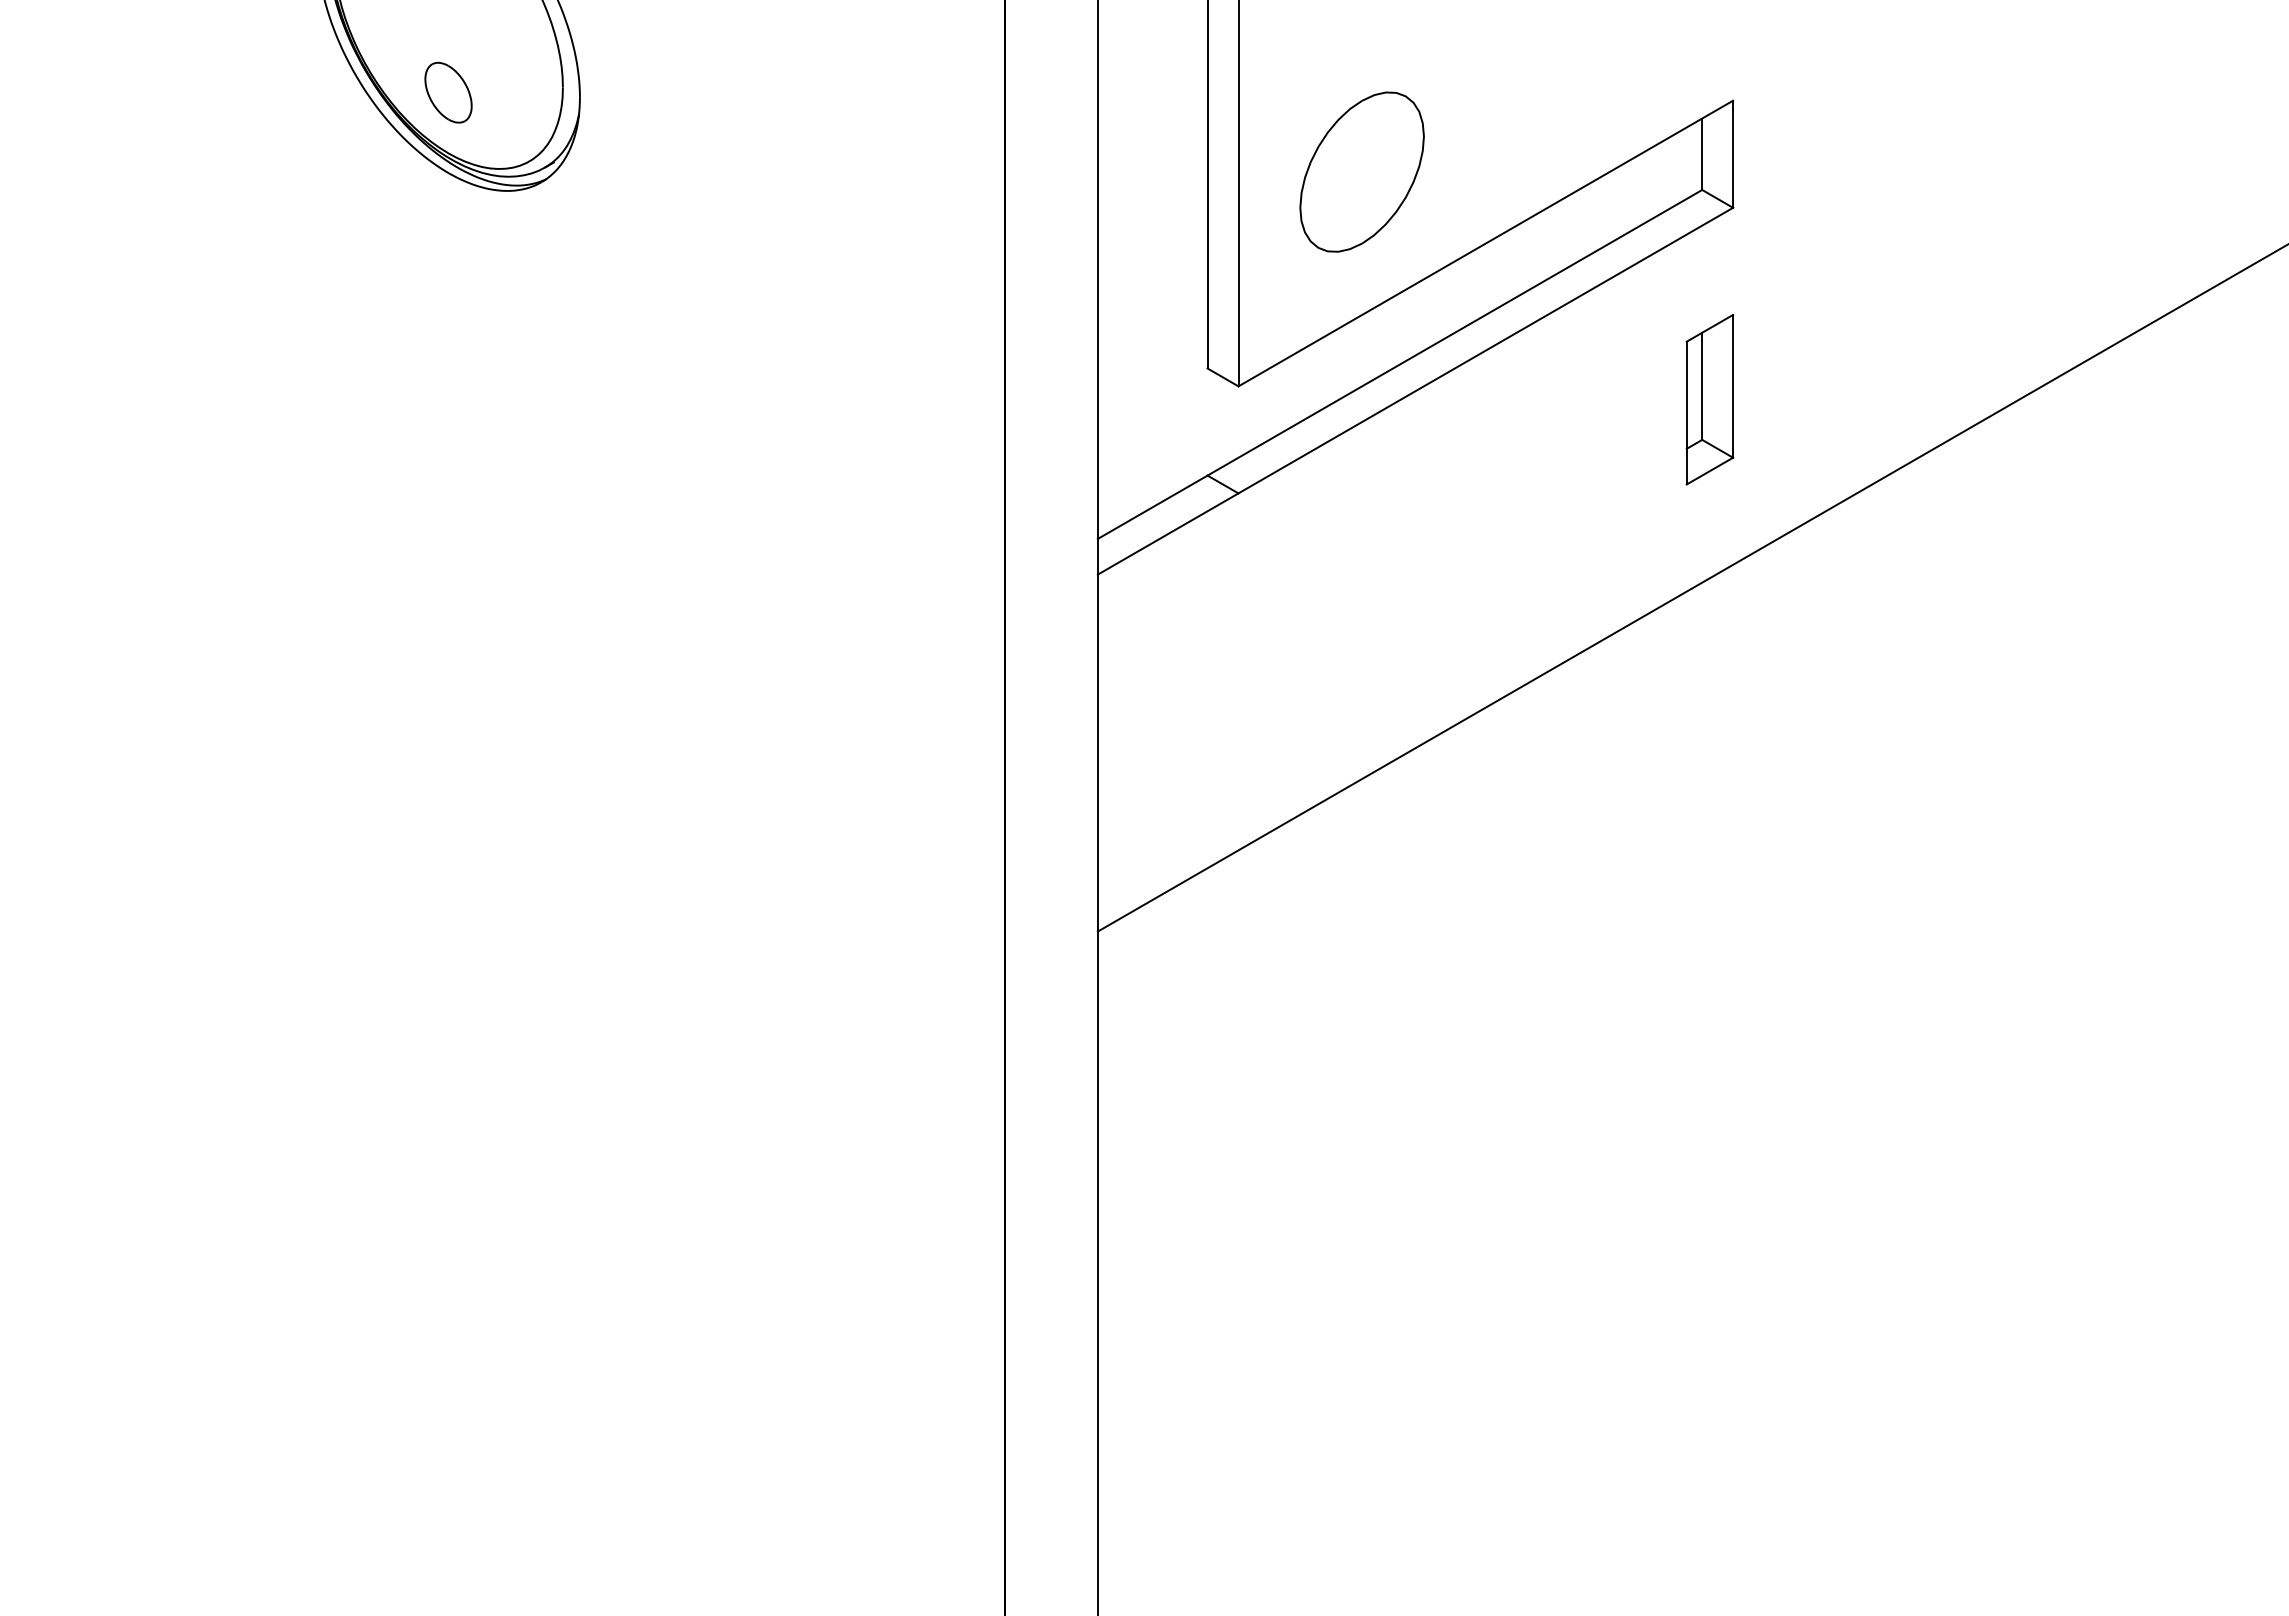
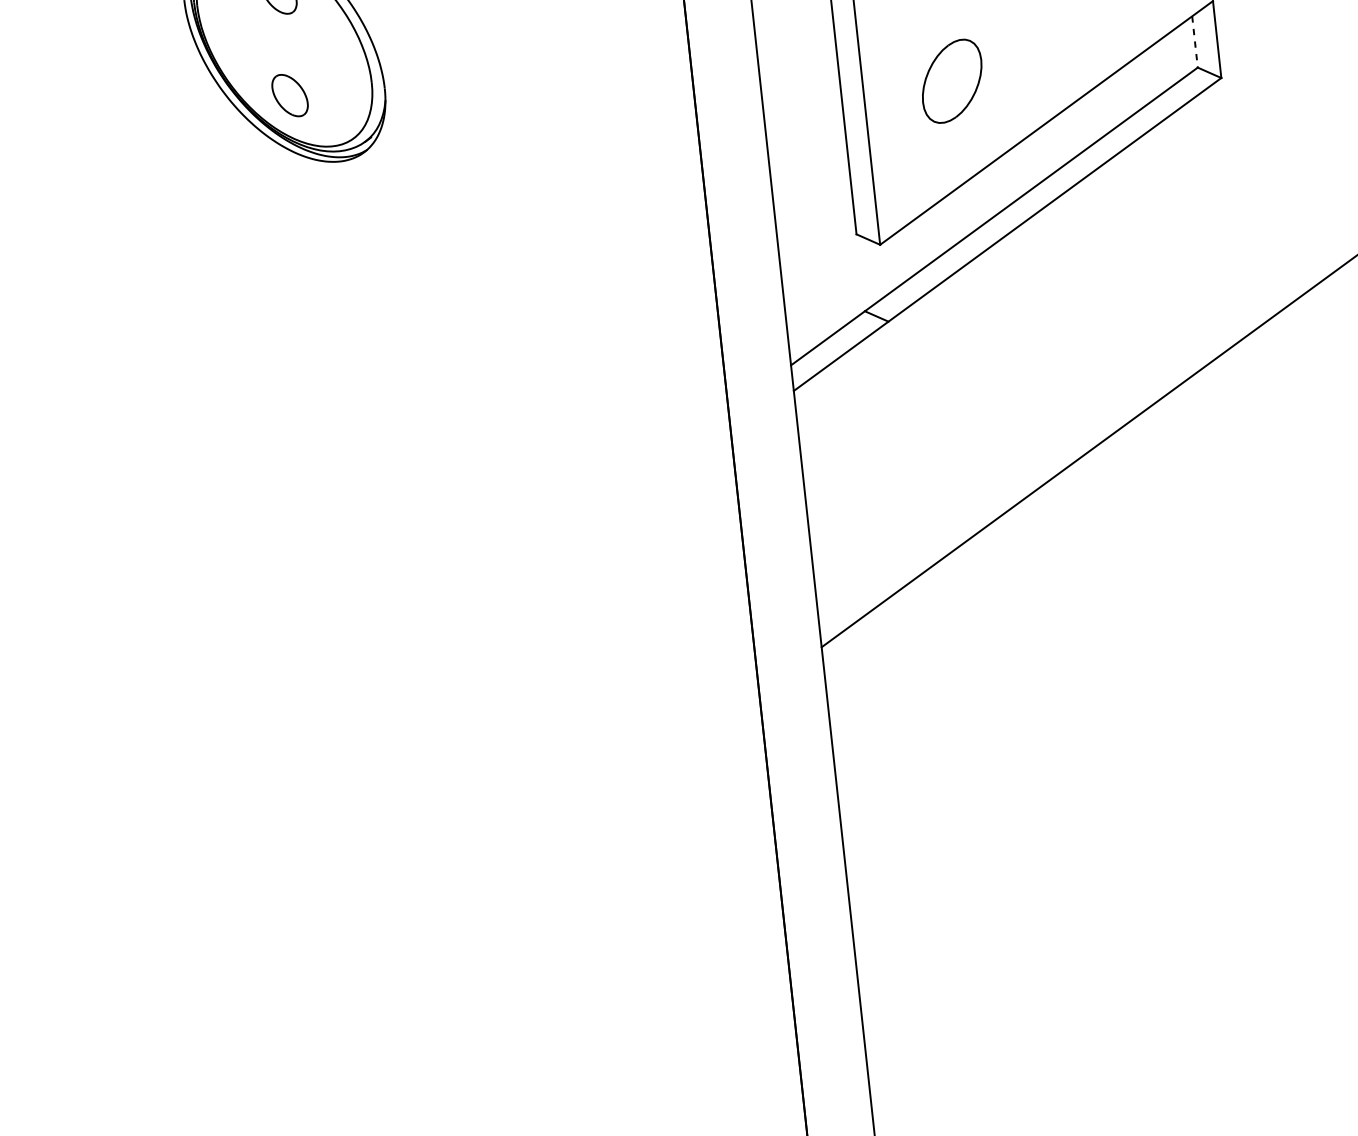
line: (1702, 154) -> (1195, 42), solid -> dashed
part: (1361, 171) -> (951, 80), size x0.7
part: (1709, 399) -> (1219, 217), removed

